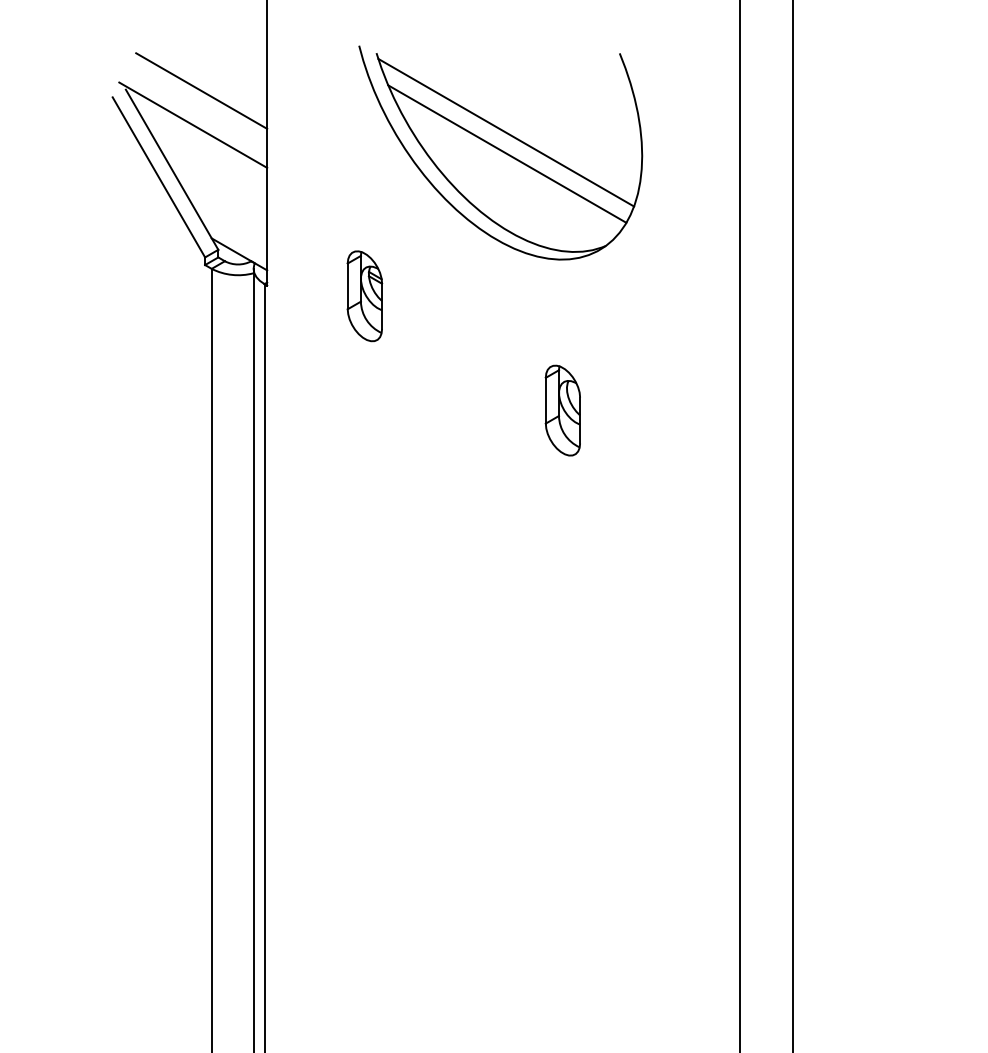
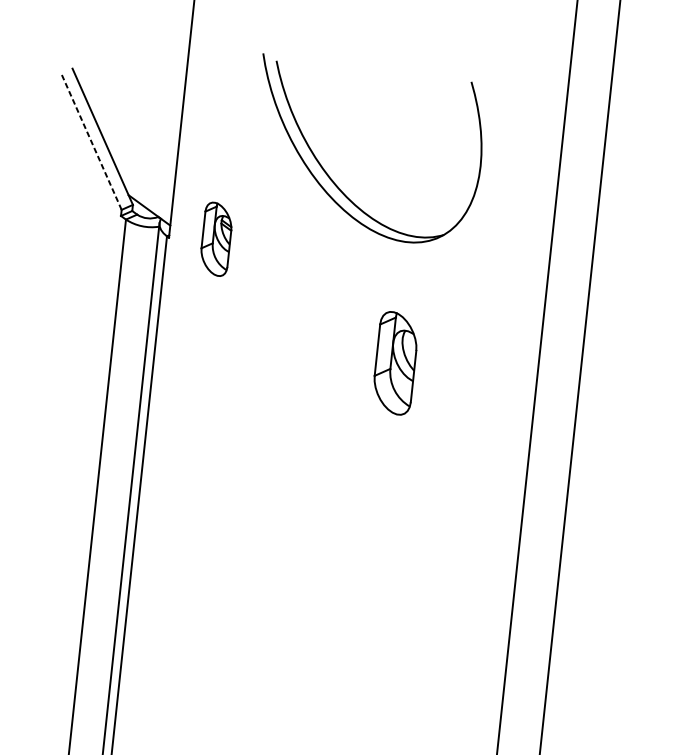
line: (201, 90) -> (133, 75), removed
line: (193, 124) -> (123, 102), removed
line: (506, 132) -> (373, 135), removed
line: (507, 153) -> (372, 152), removed
line: (158, 176) -> (91, 141), solid -> dashed
part: (364, 296) -> (216, 239), moved
part: (562, 410) -> (394, 363), size x1.4

